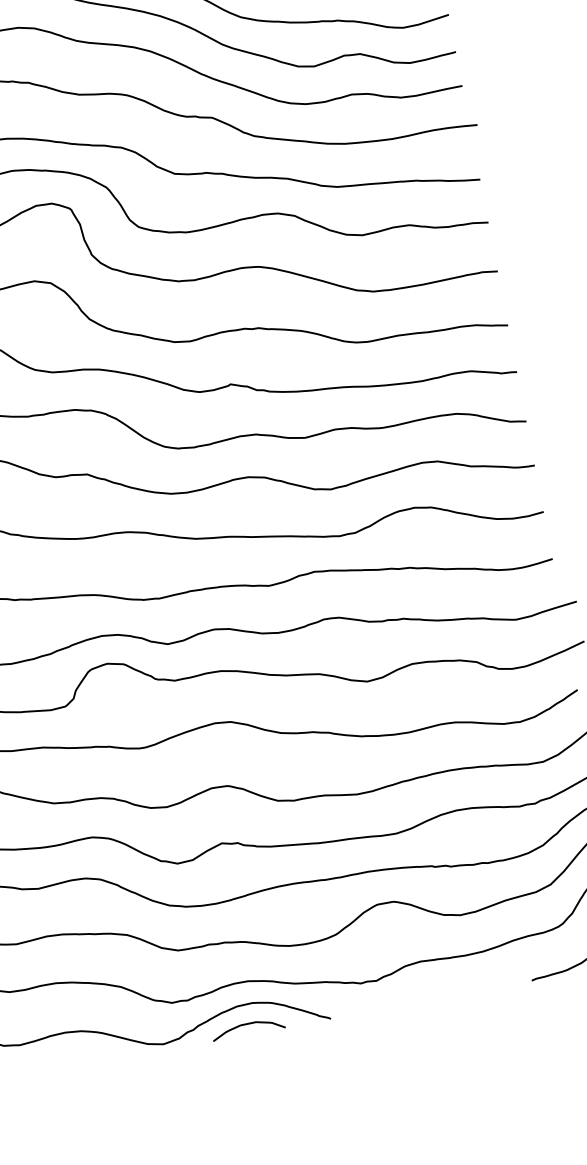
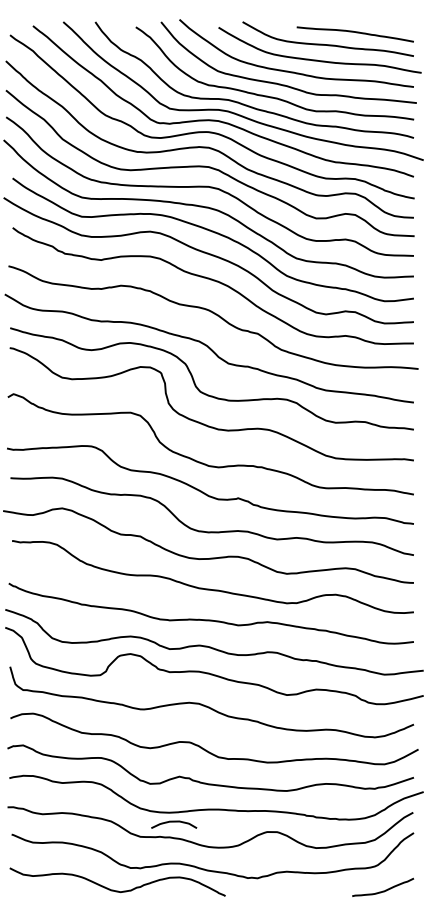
curve: (248, 1025) -> (174, 822), moved

